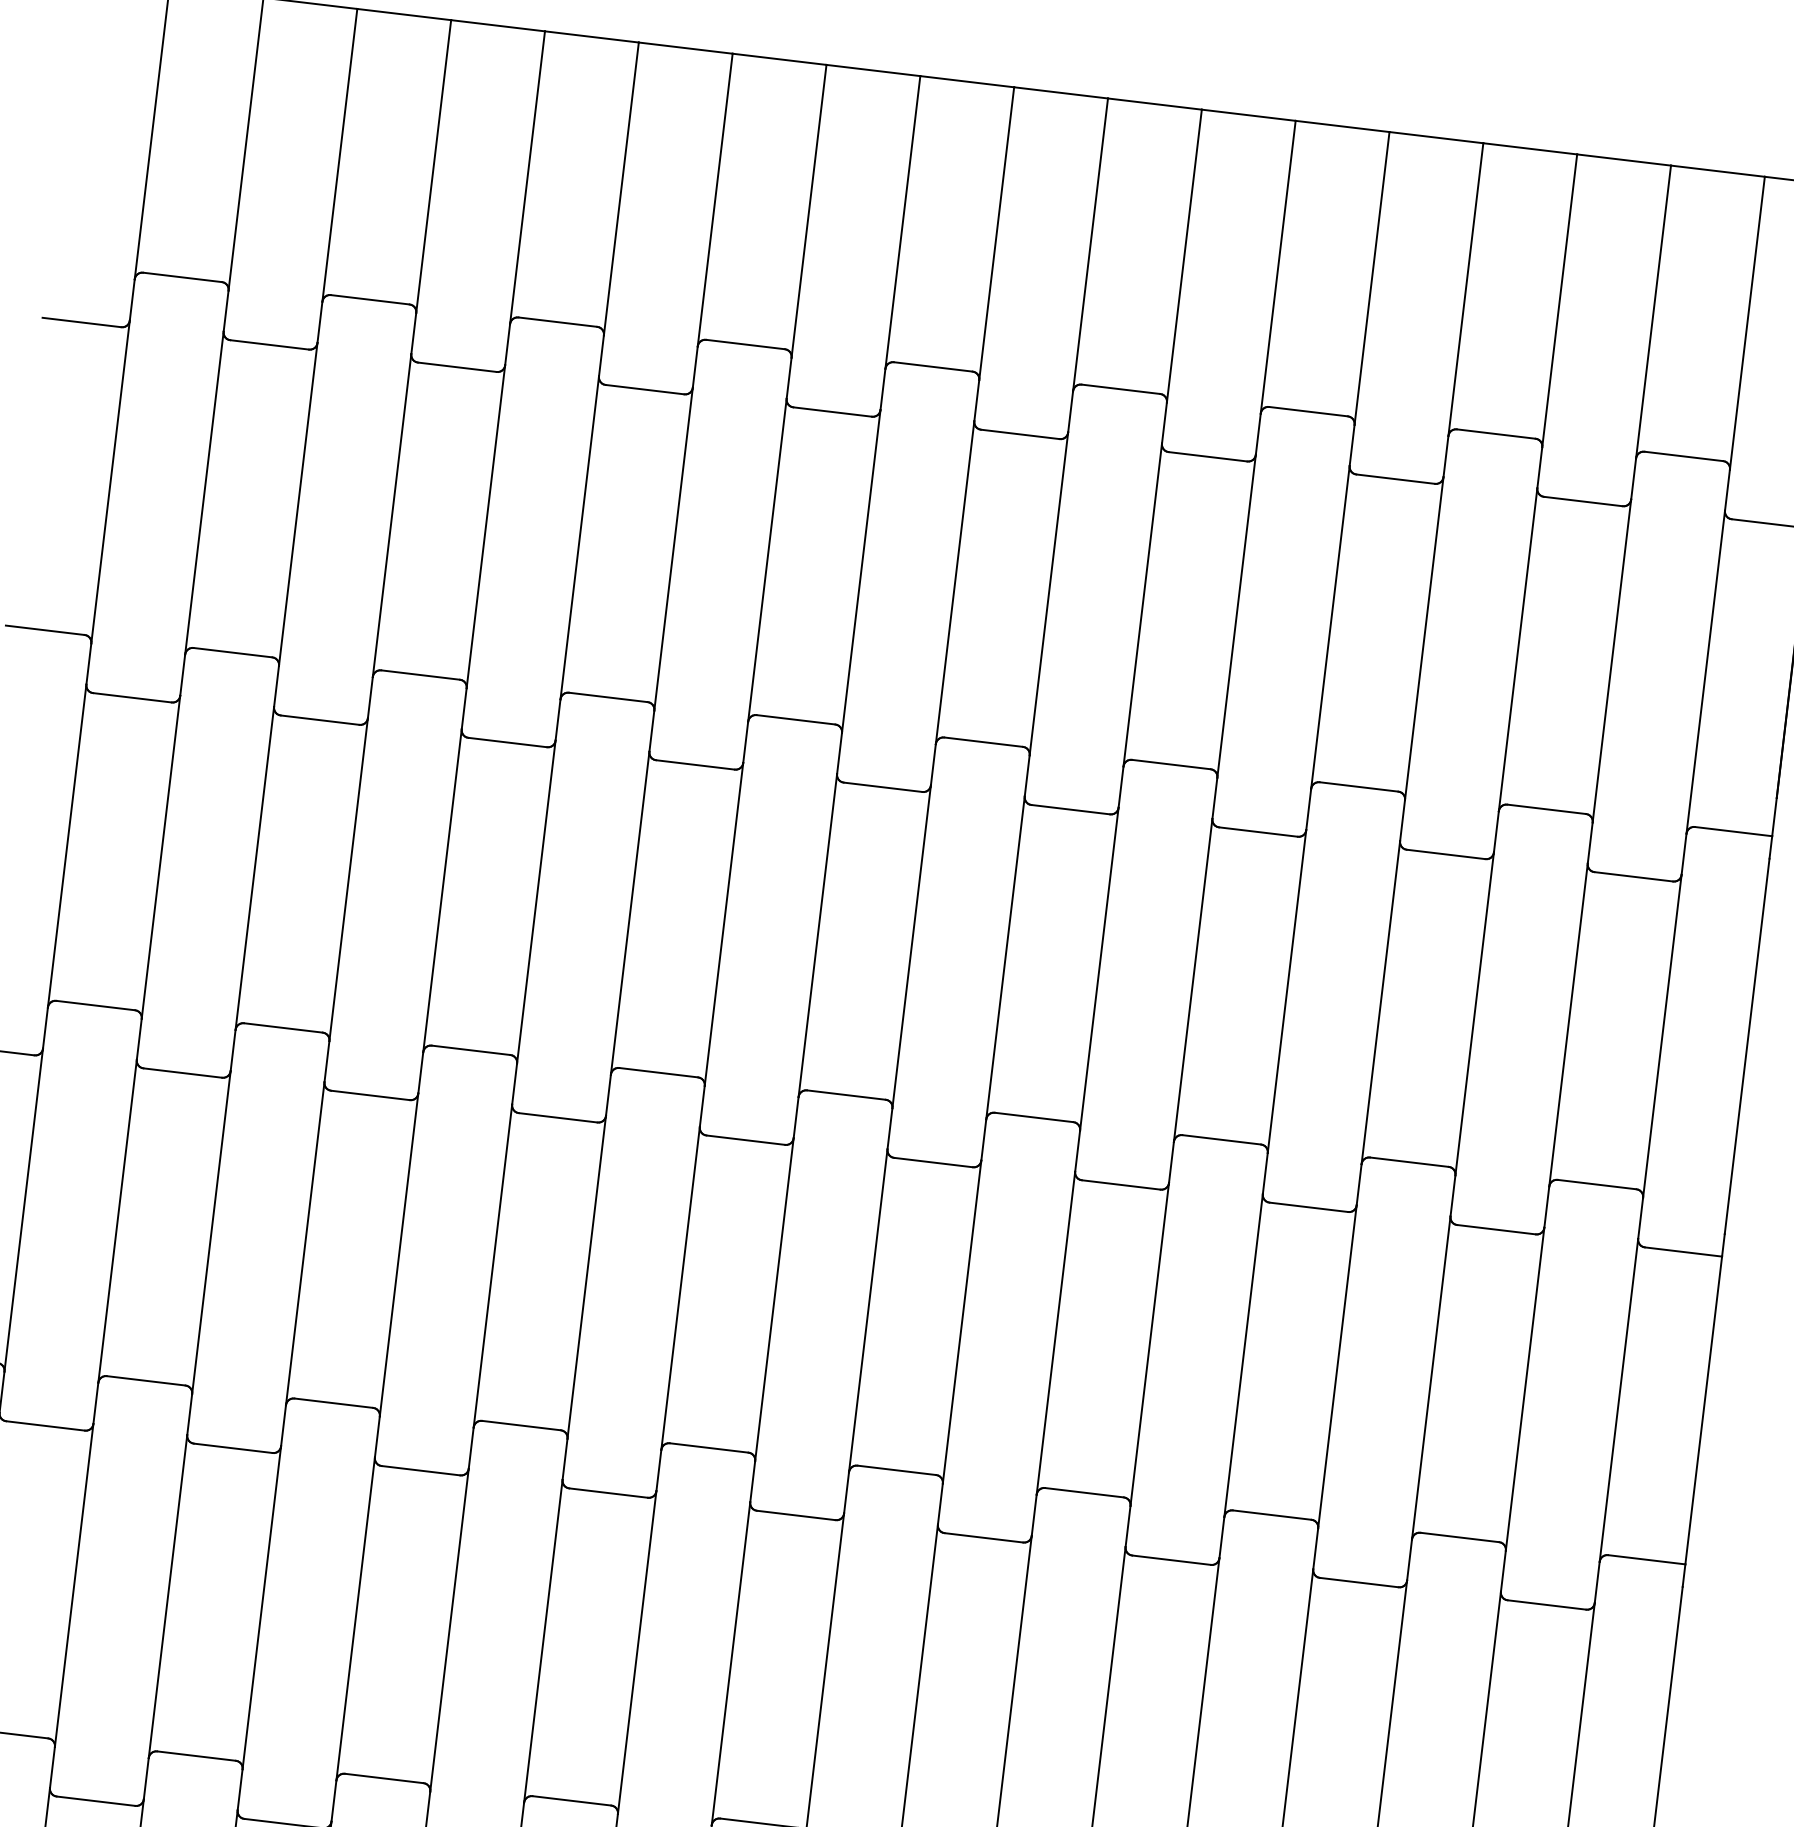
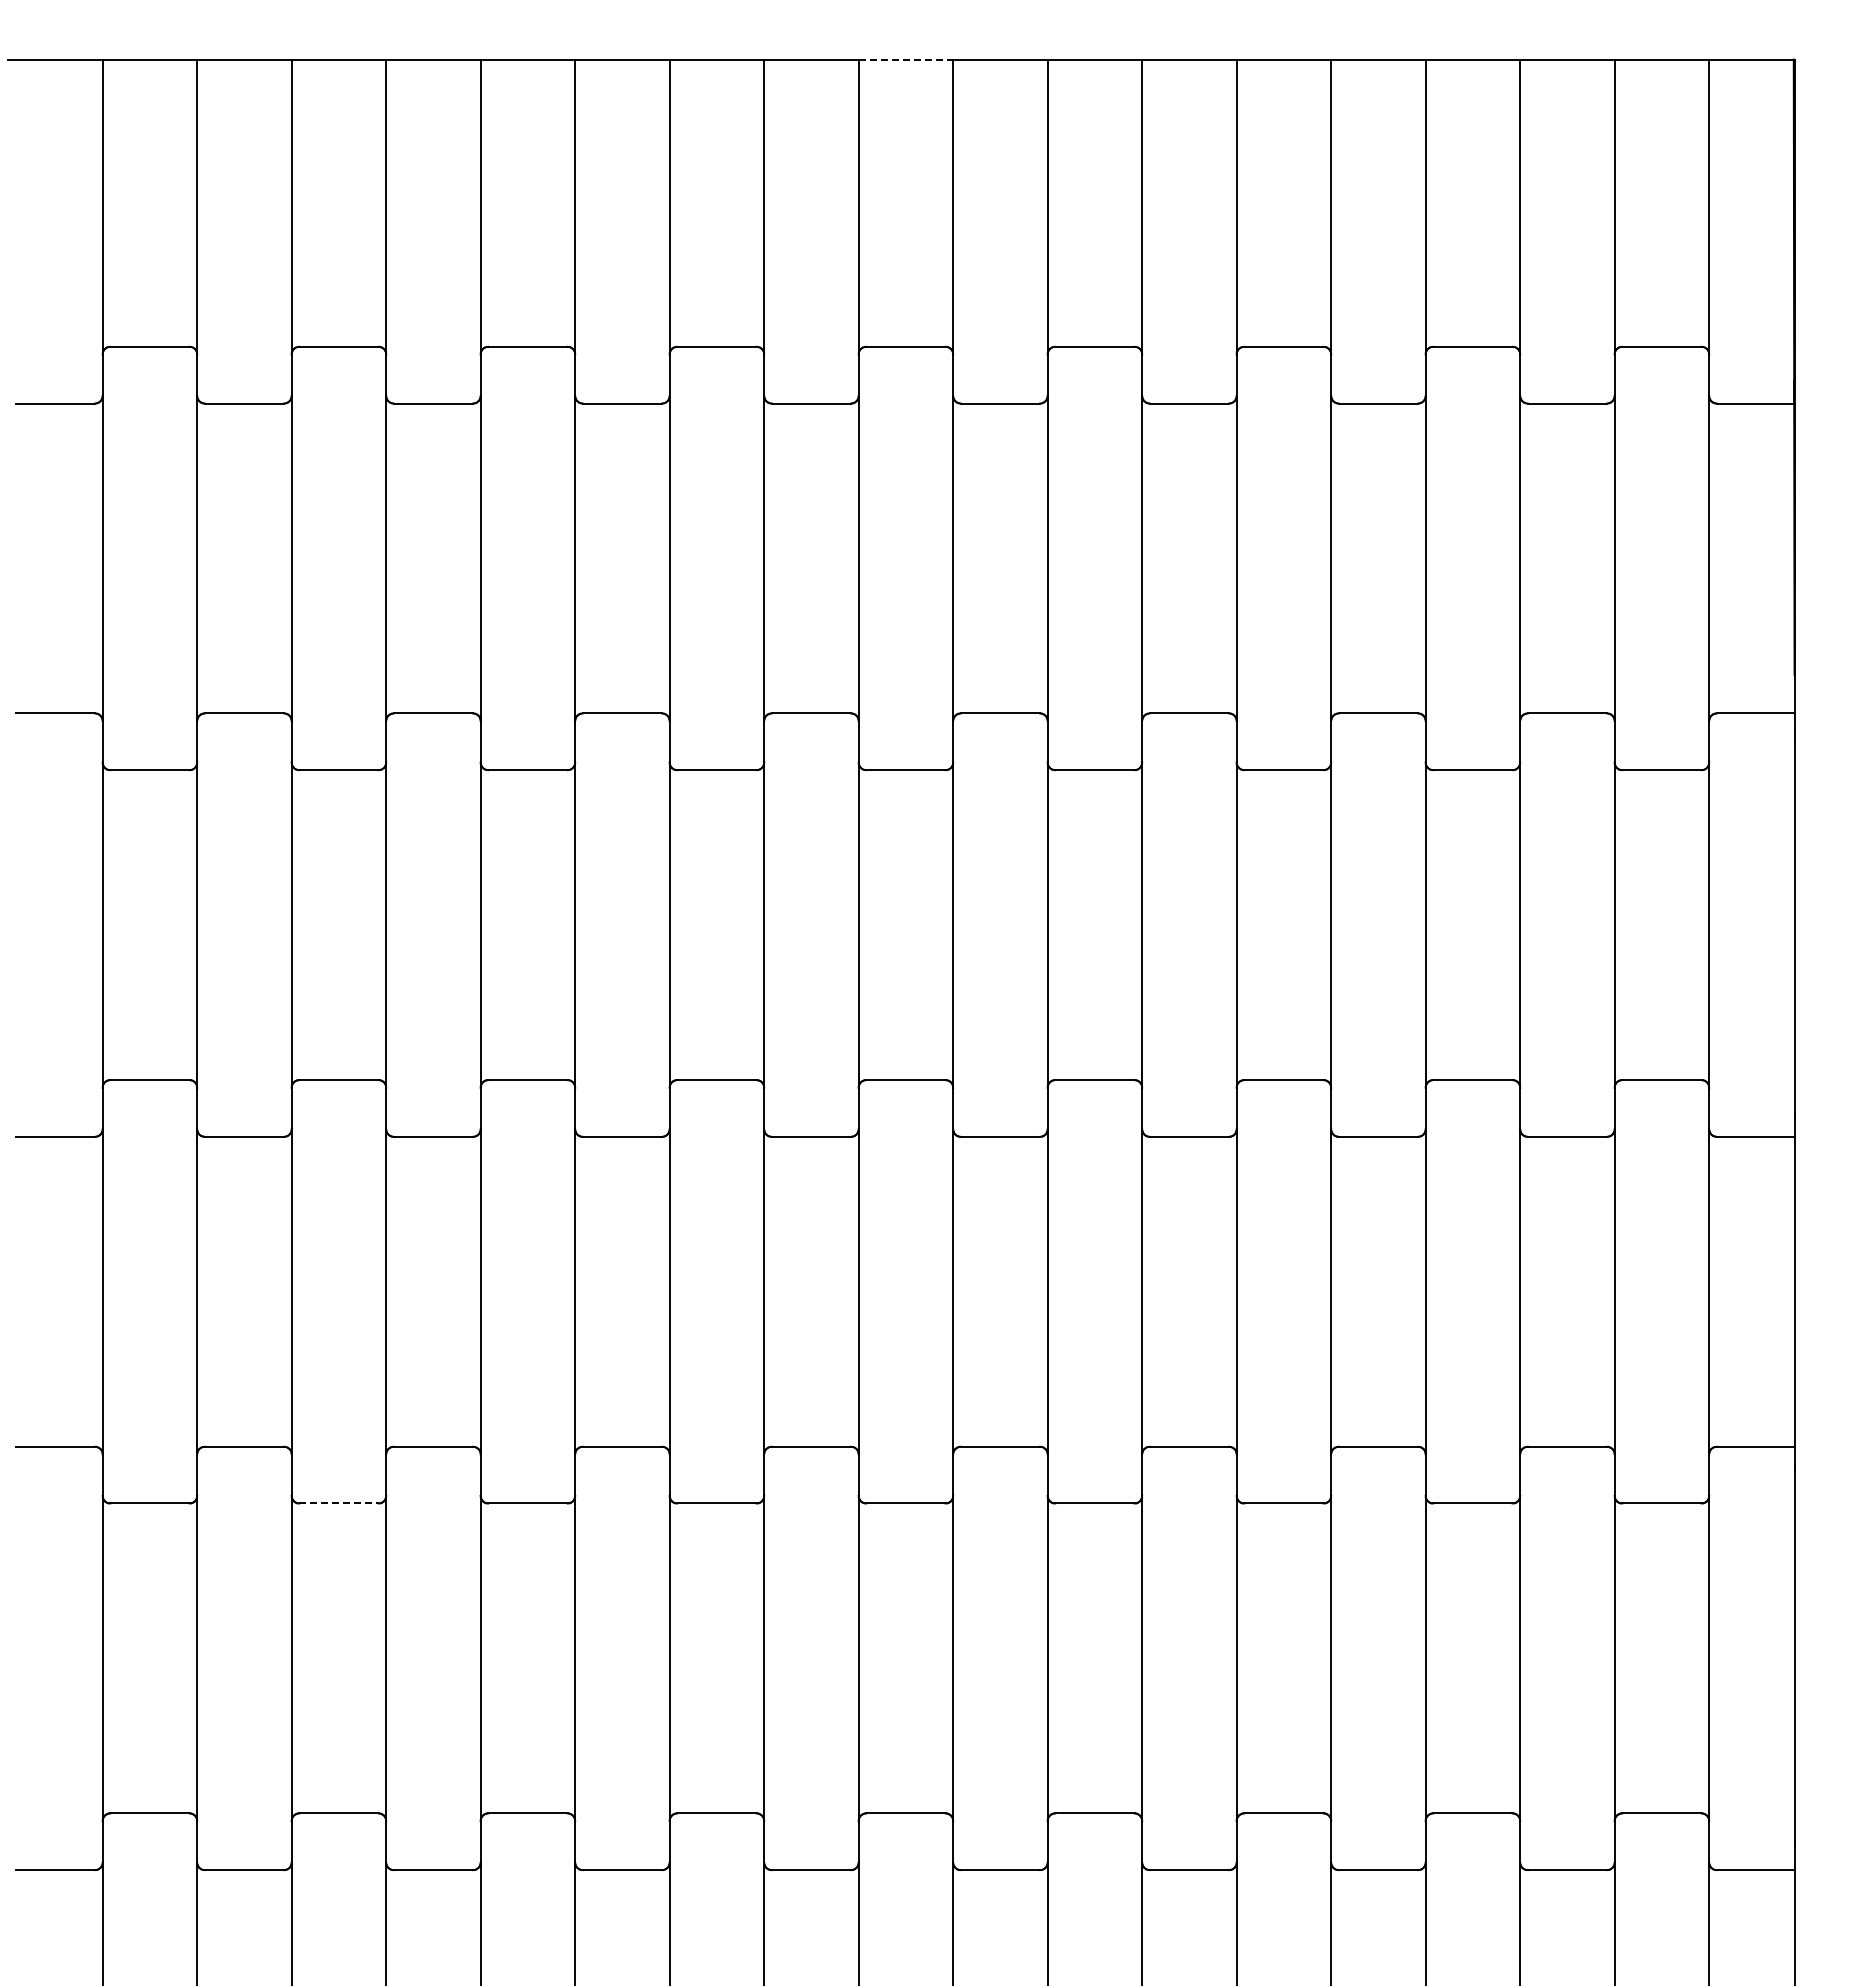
line: (967, 81) -> (906, 59), solid -> dashed
line: (232, 1448) -> (338, 1503), solid -> dashed

